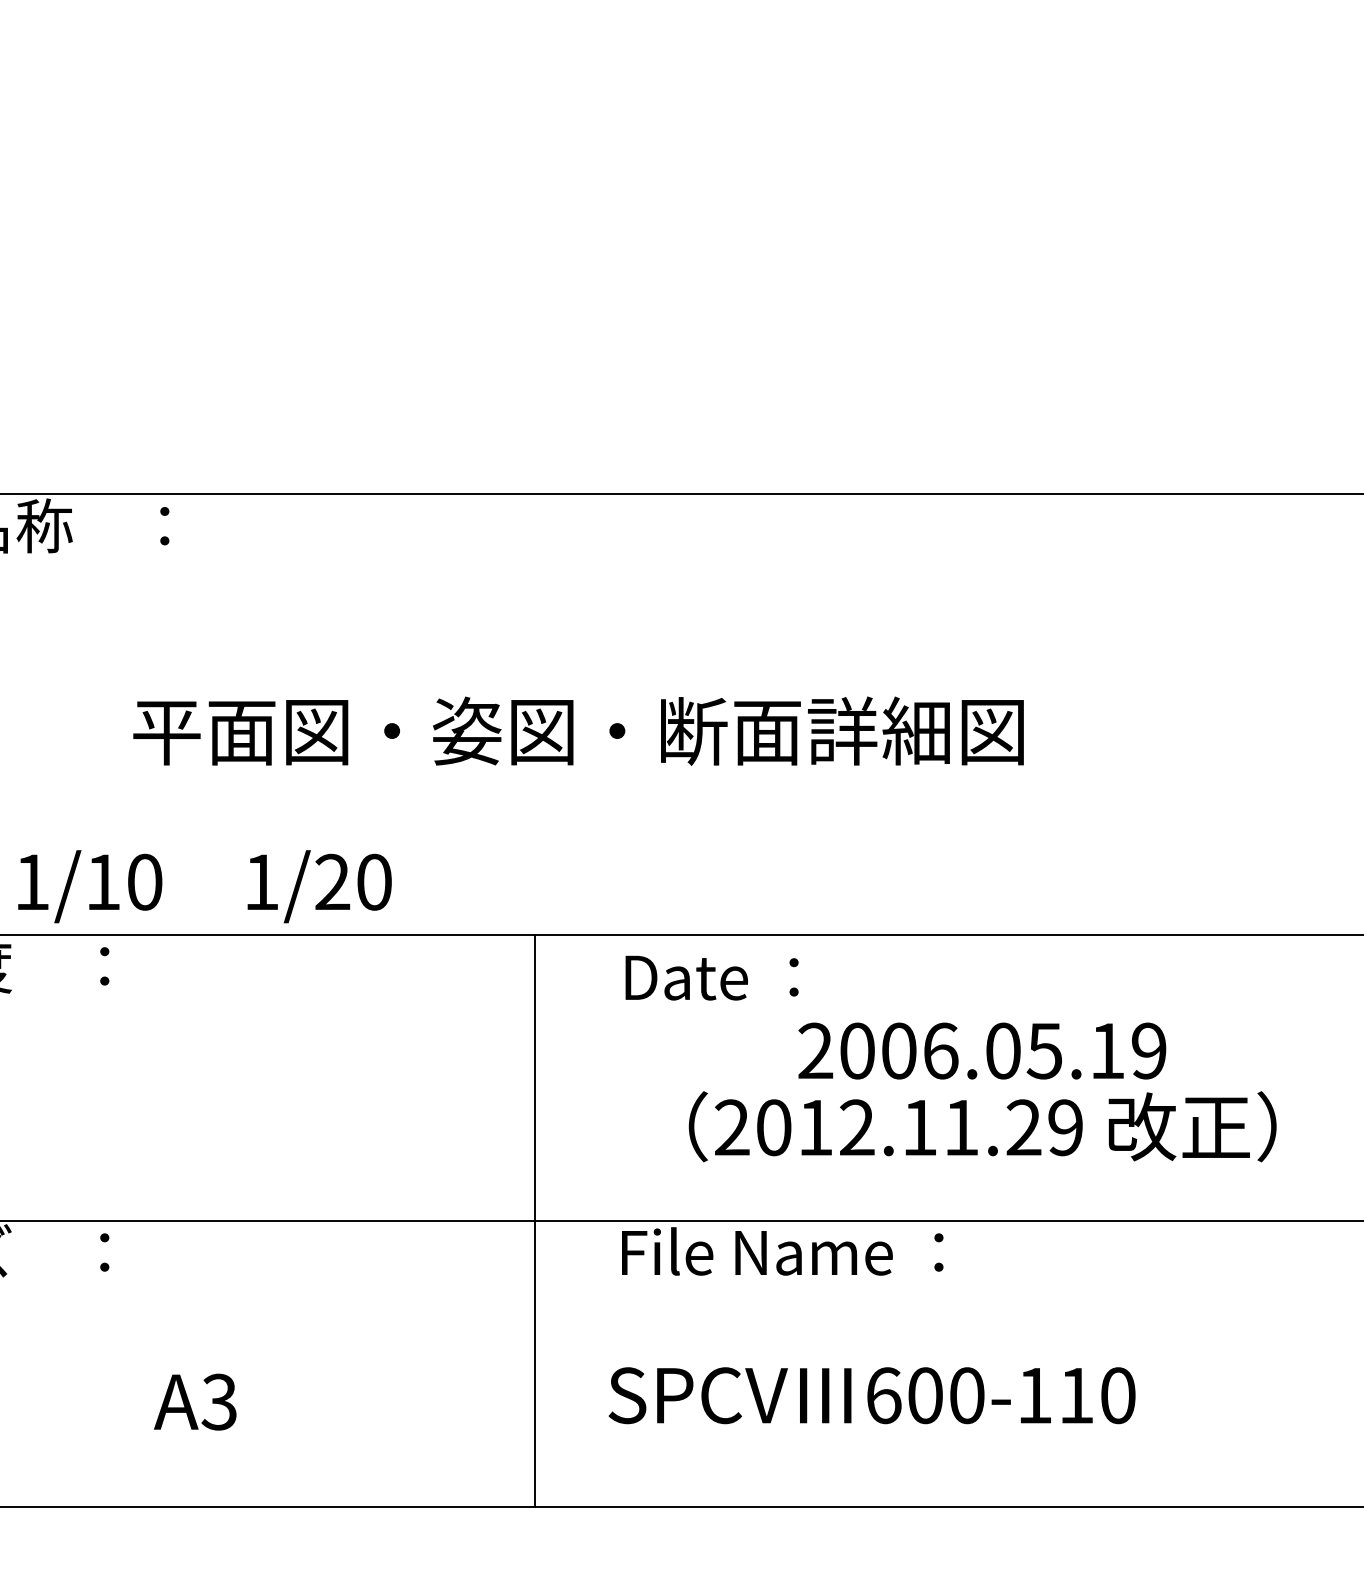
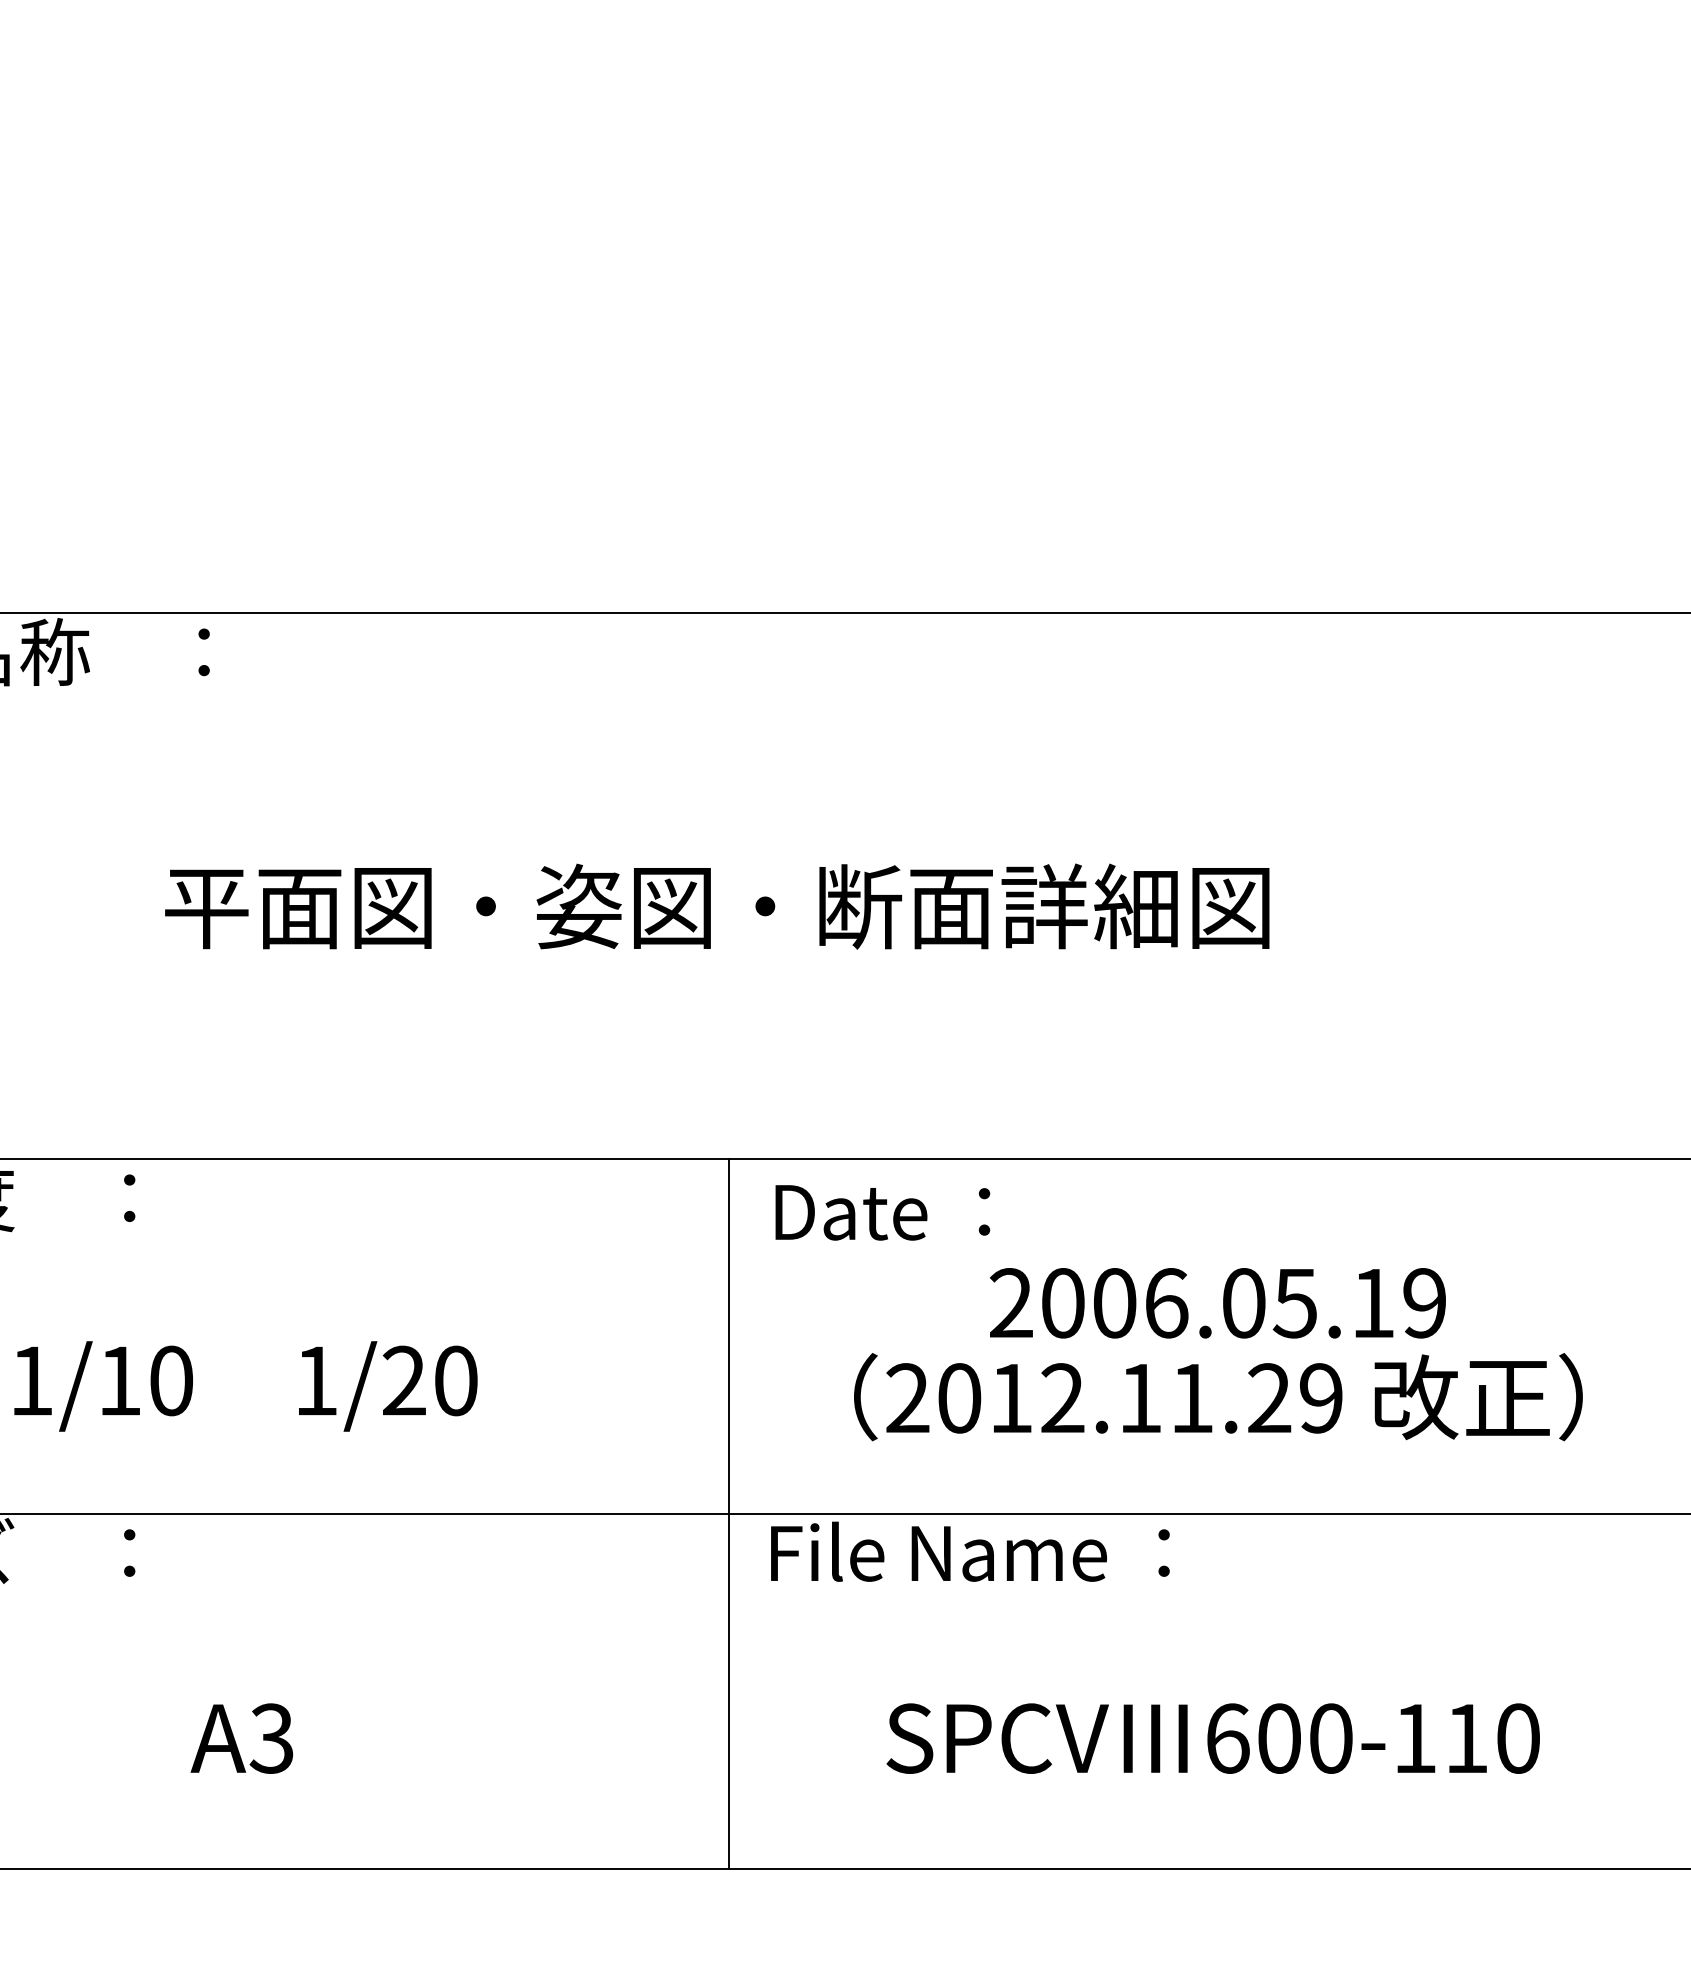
text: (204, 886) -> (245, 1386), moved
line: (535, 1220) -> (728, 1513), moved
text: (871, 1395) -> (1212, 1738), moved

